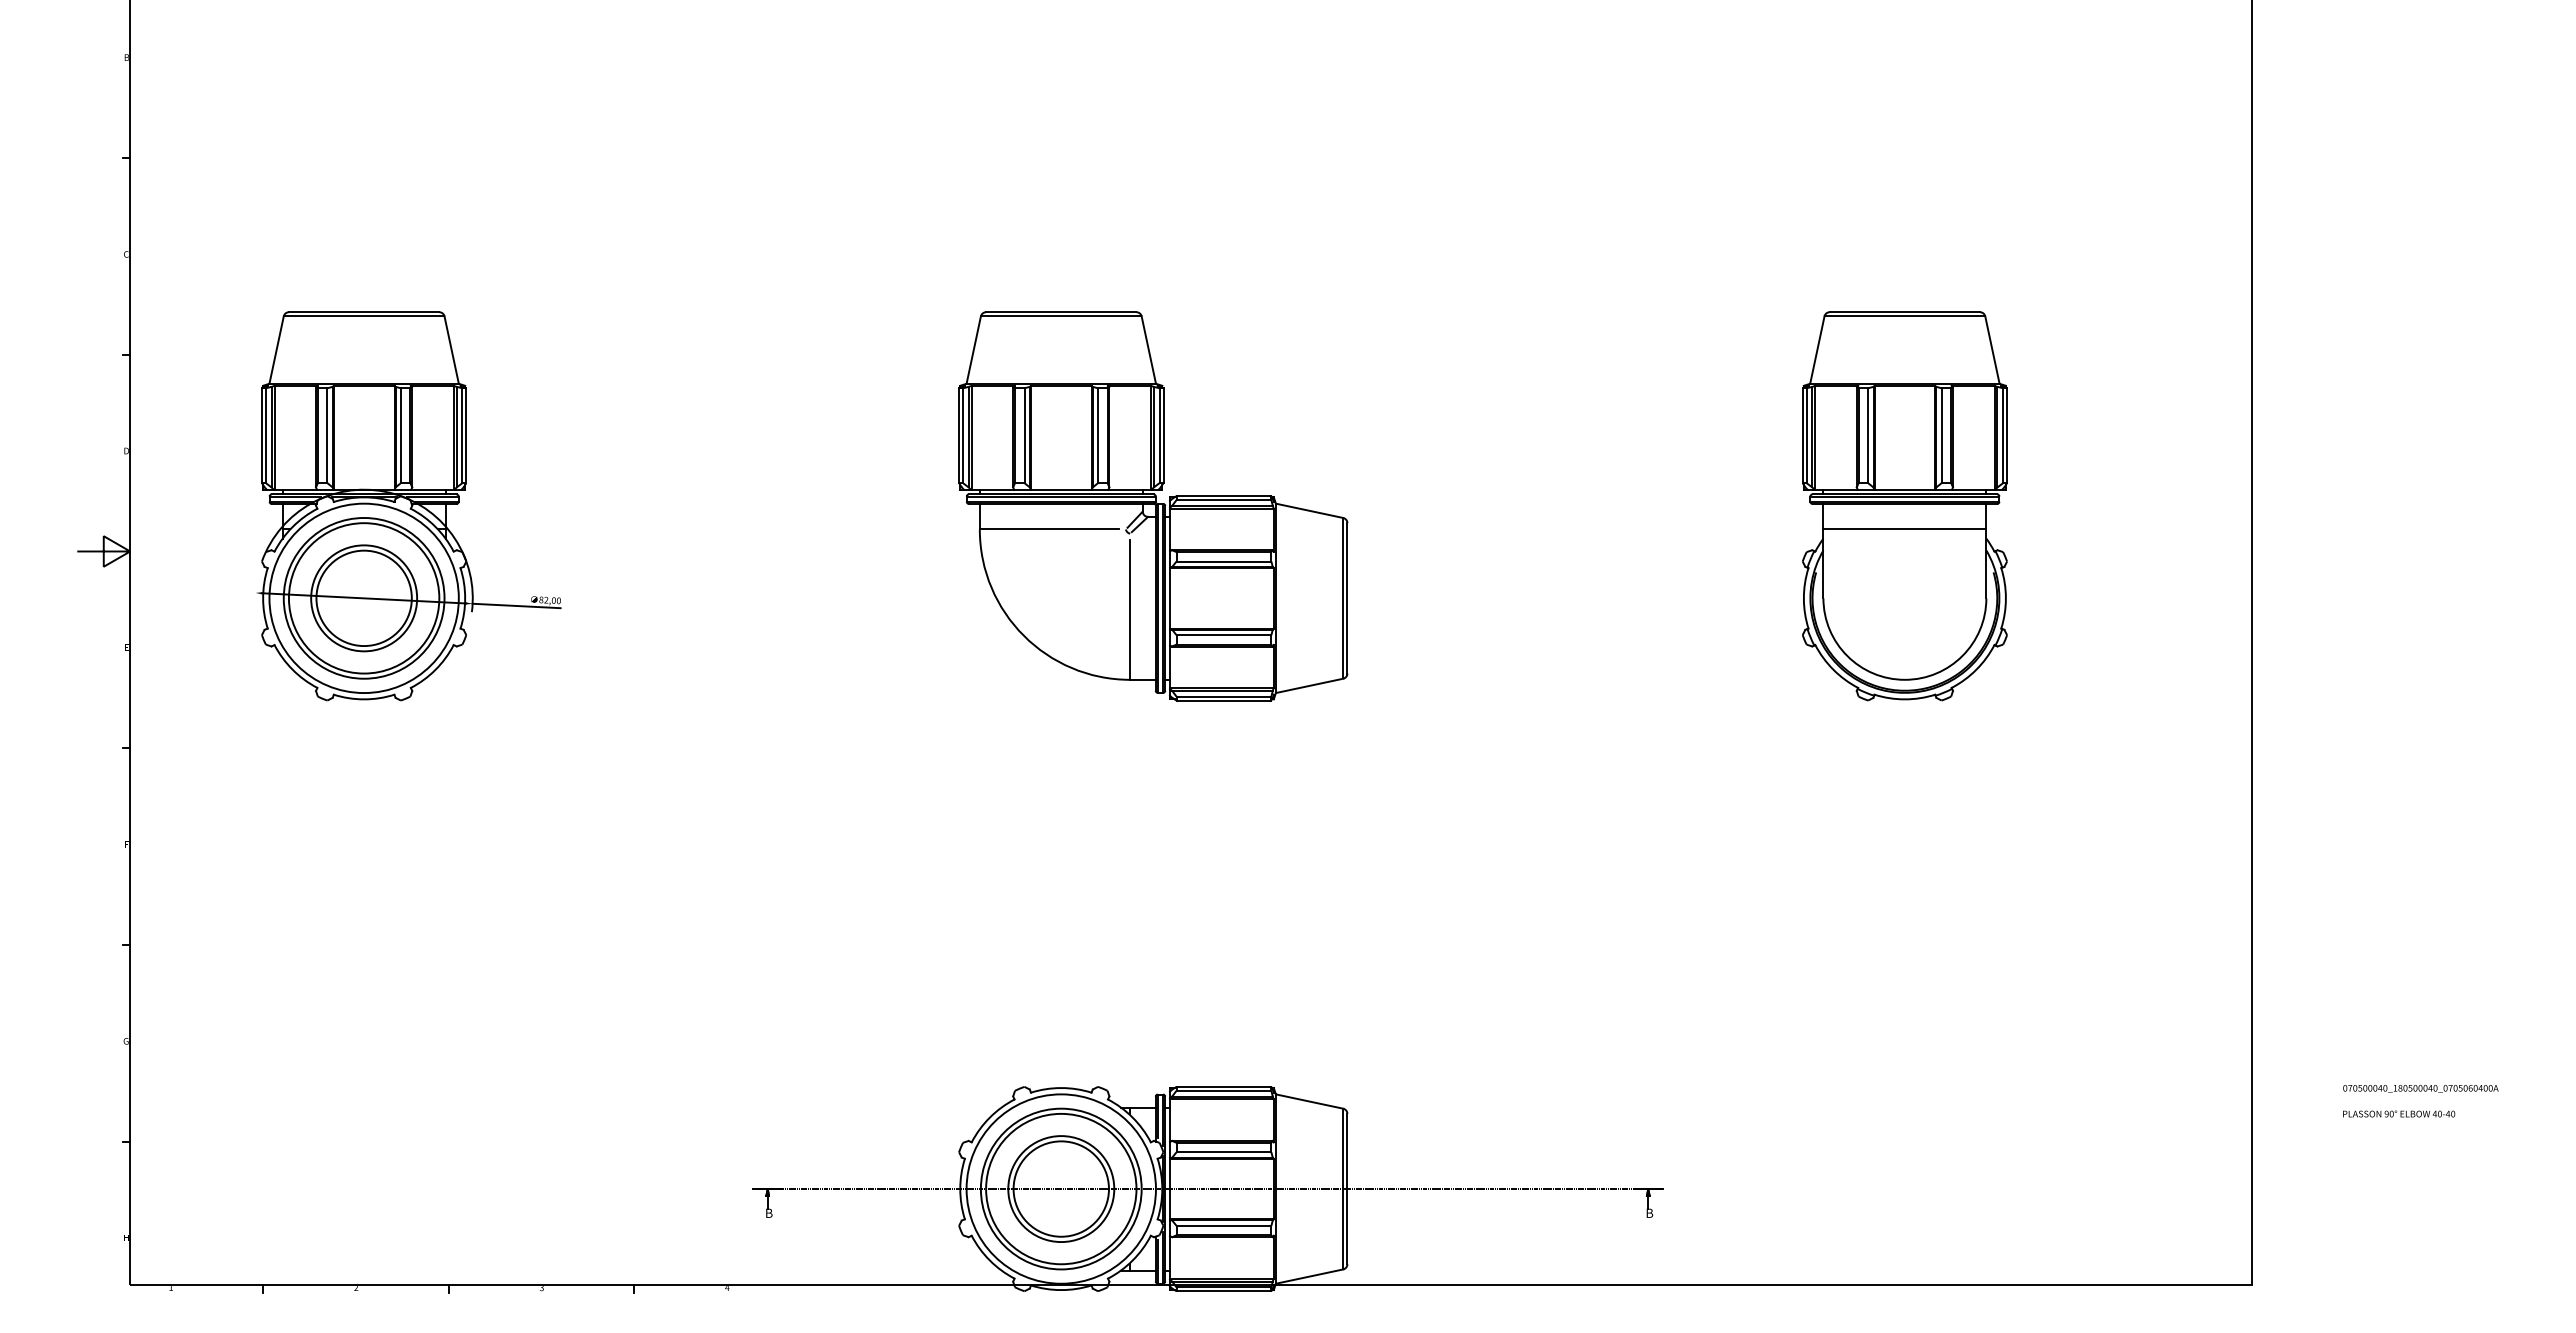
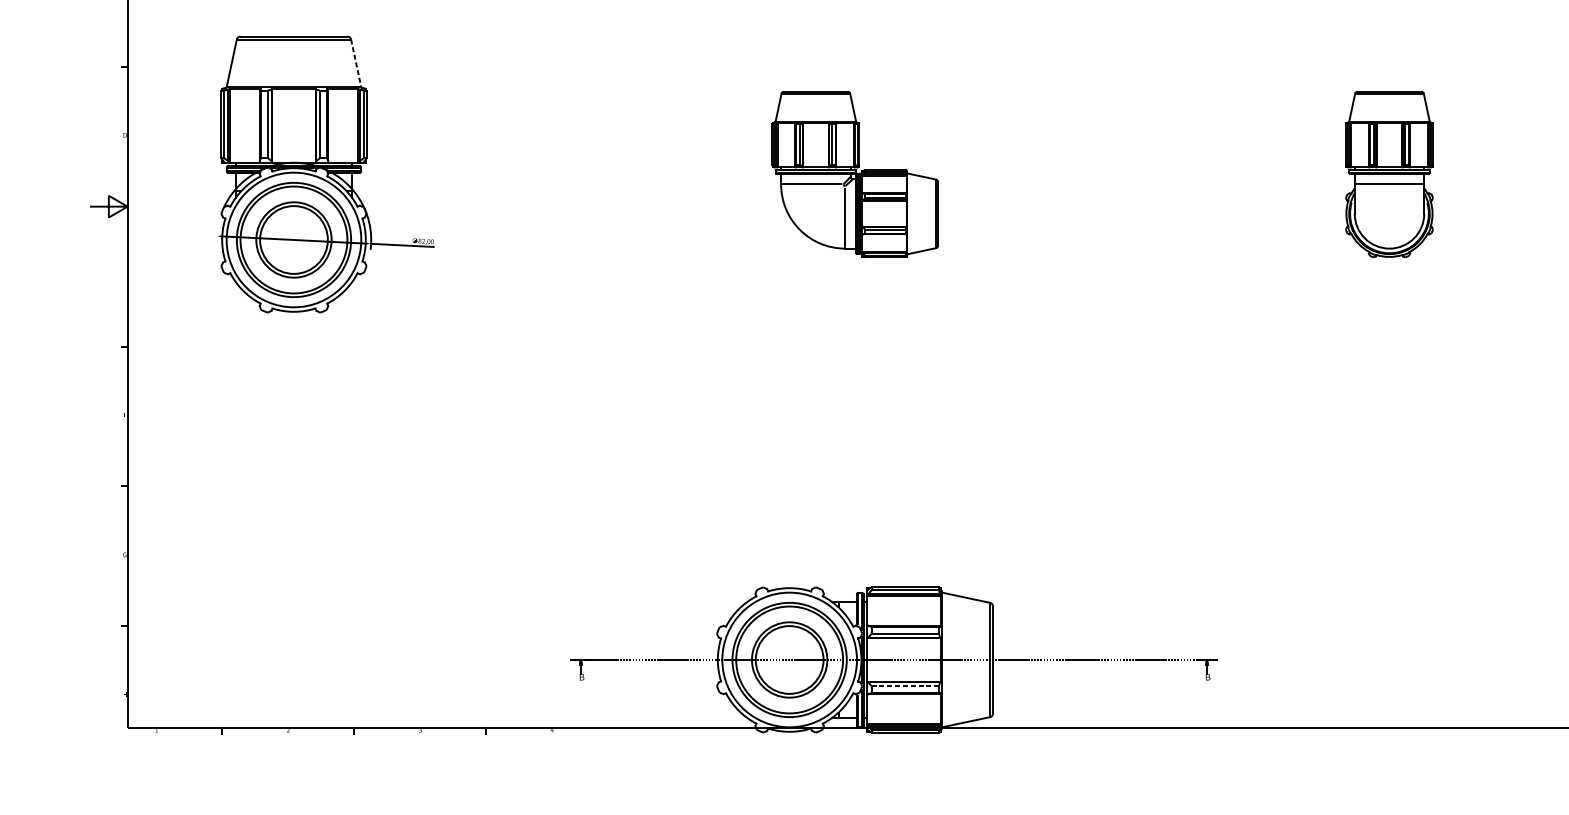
line: (451, 350) -> (356, 63), solid -> dashed
part: (1153, 506) -> (855, 174), size x0.6
part: (1904, 506) -> (1389, 174), size x0.6
line: (1224, 1225) -> (905, 685), solid -> dashed

